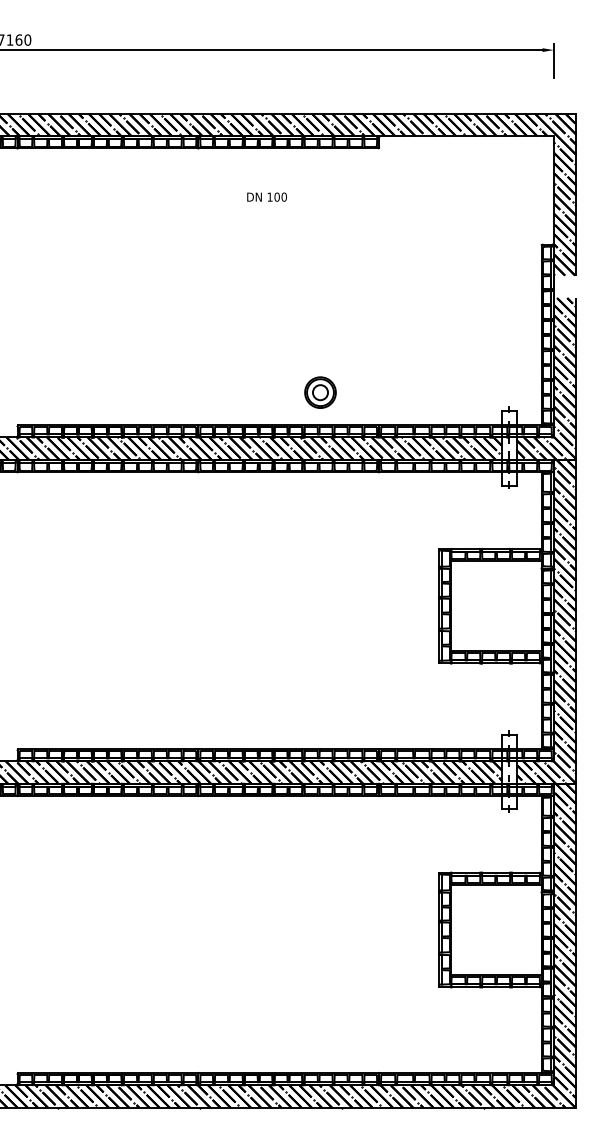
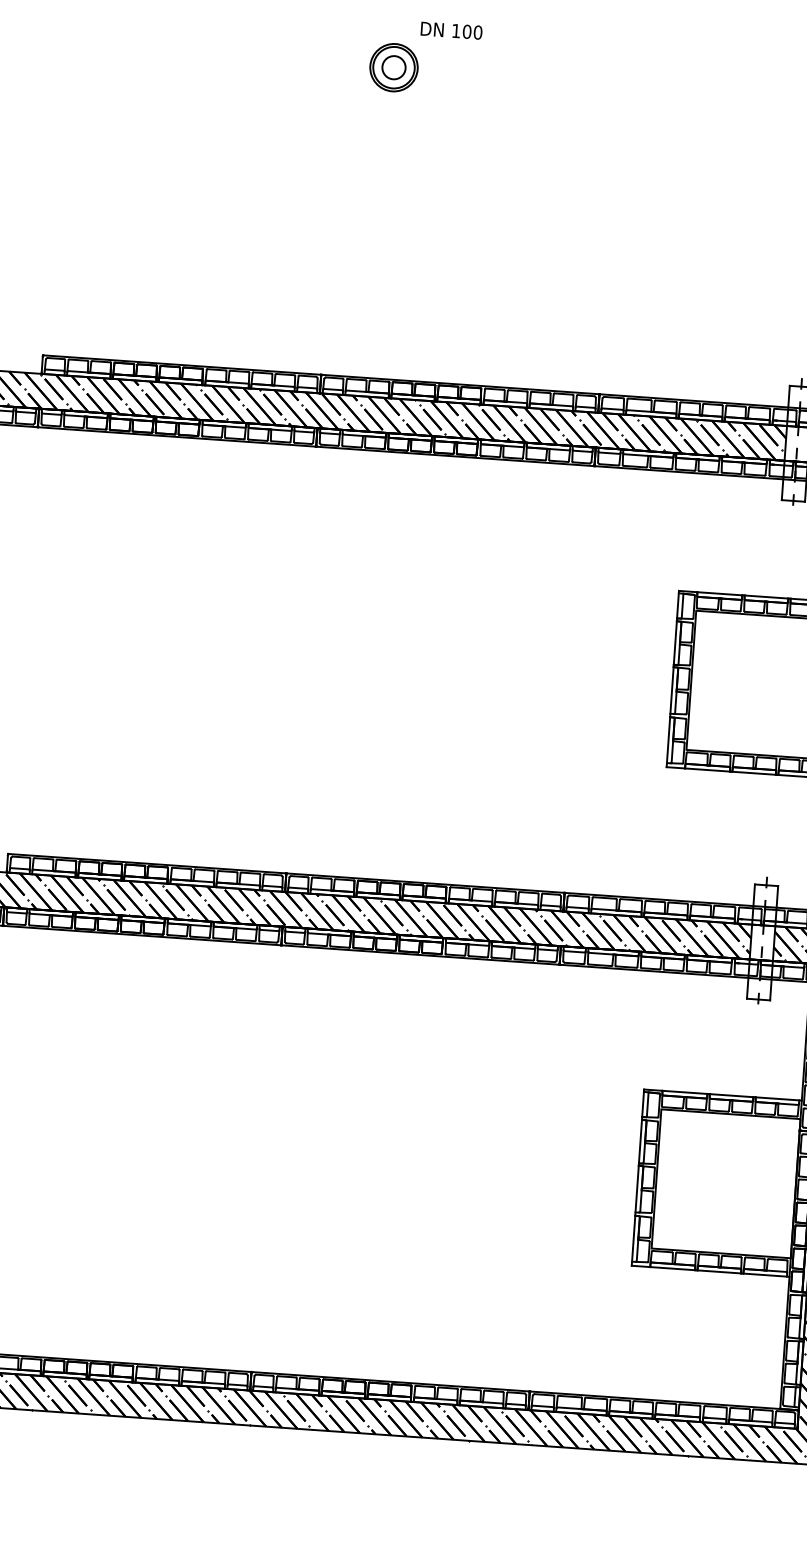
part: (320, 392) -> (394, 67), moved

